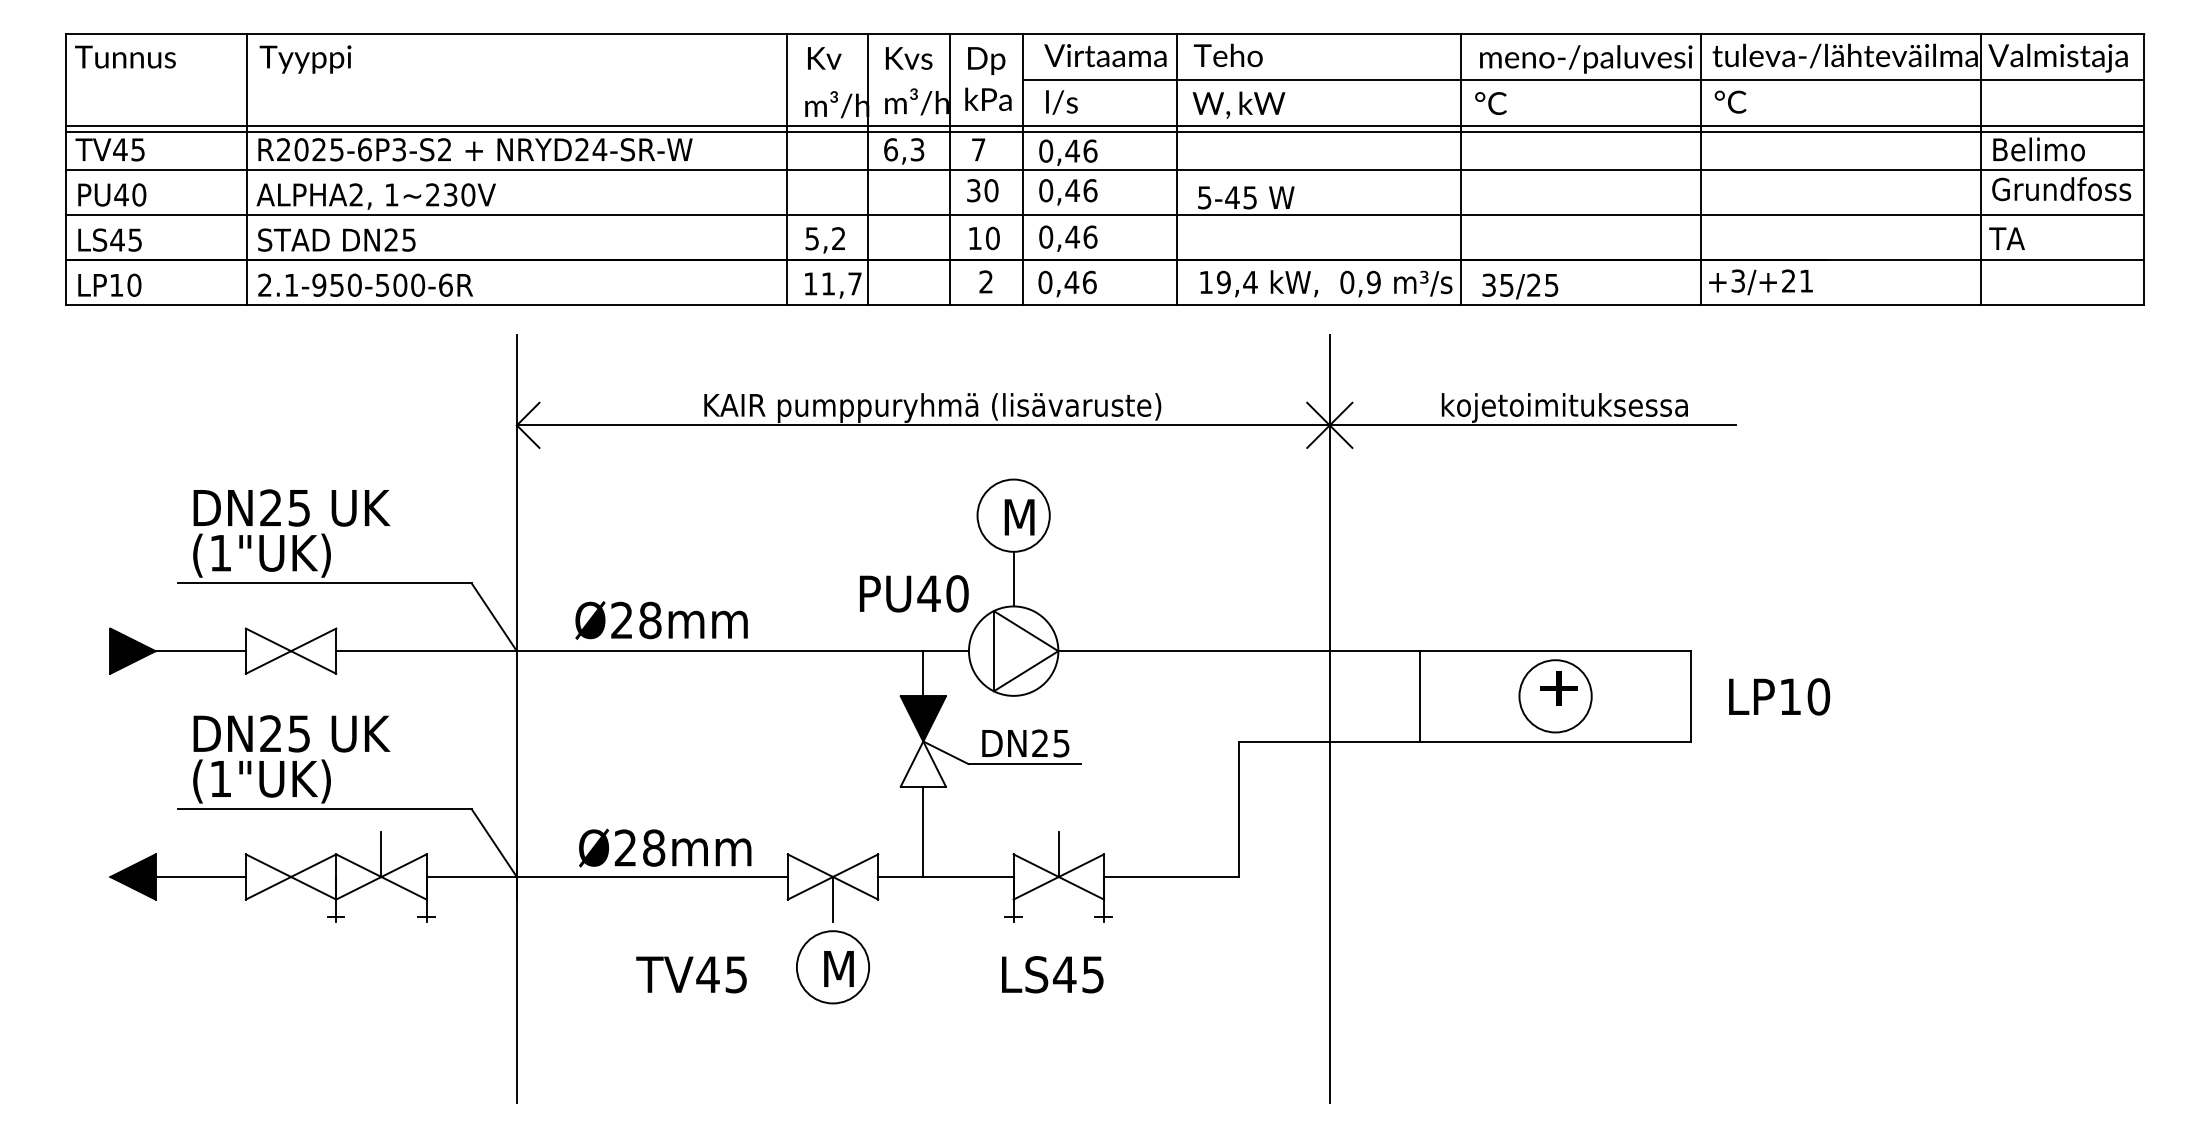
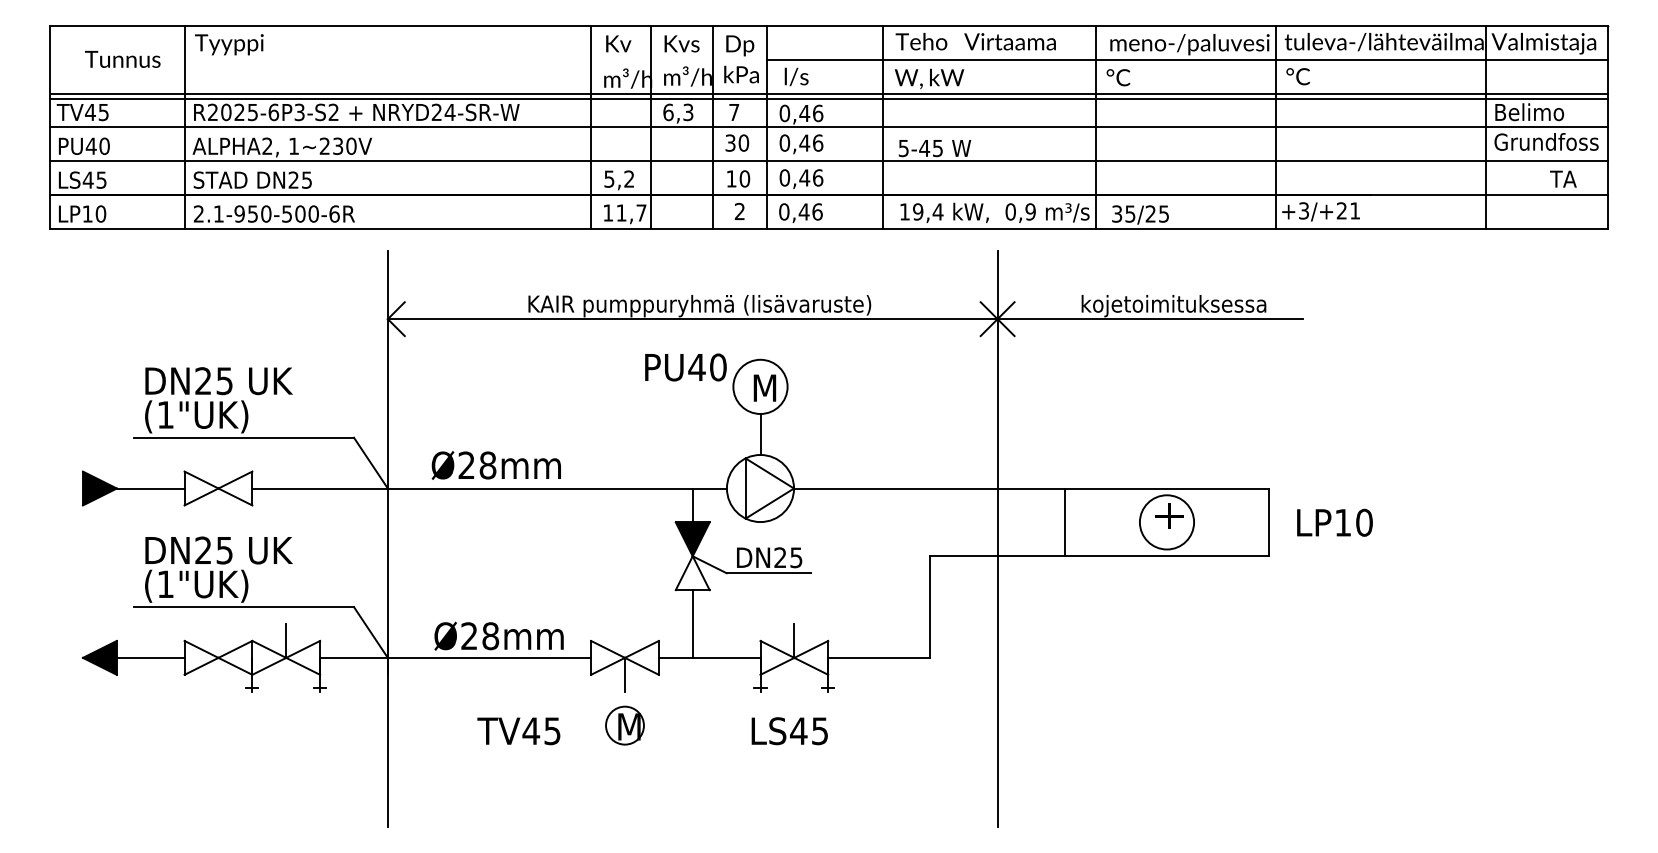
text: (1105, 55) -> (1010, 41), moved
text: (125, 56) -> (122, 58), moved
text: (2006, 238) -> (1562, 178), moved
text: (914, 593) -> (686, 367), moved
circle: (832, 967) -> (624, 725), size x0.7

